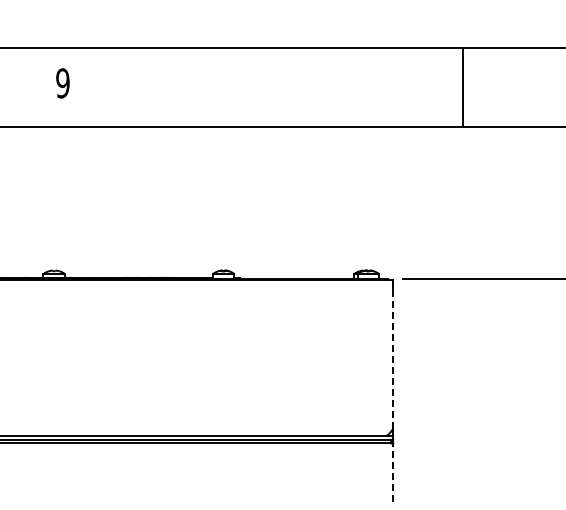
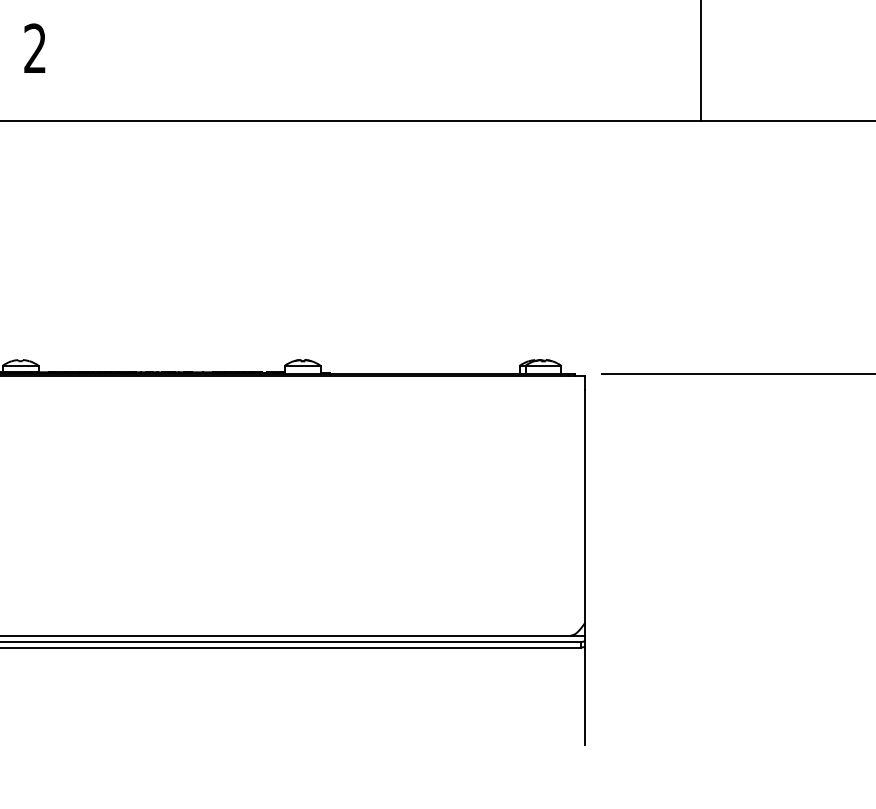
text: (62, 83) -> (34, 48), 9 -> 2
line: (393, 358) -> (585, 506), dashed -> solid
line: (393, 472) -> (585, 696), dashed -> solid

